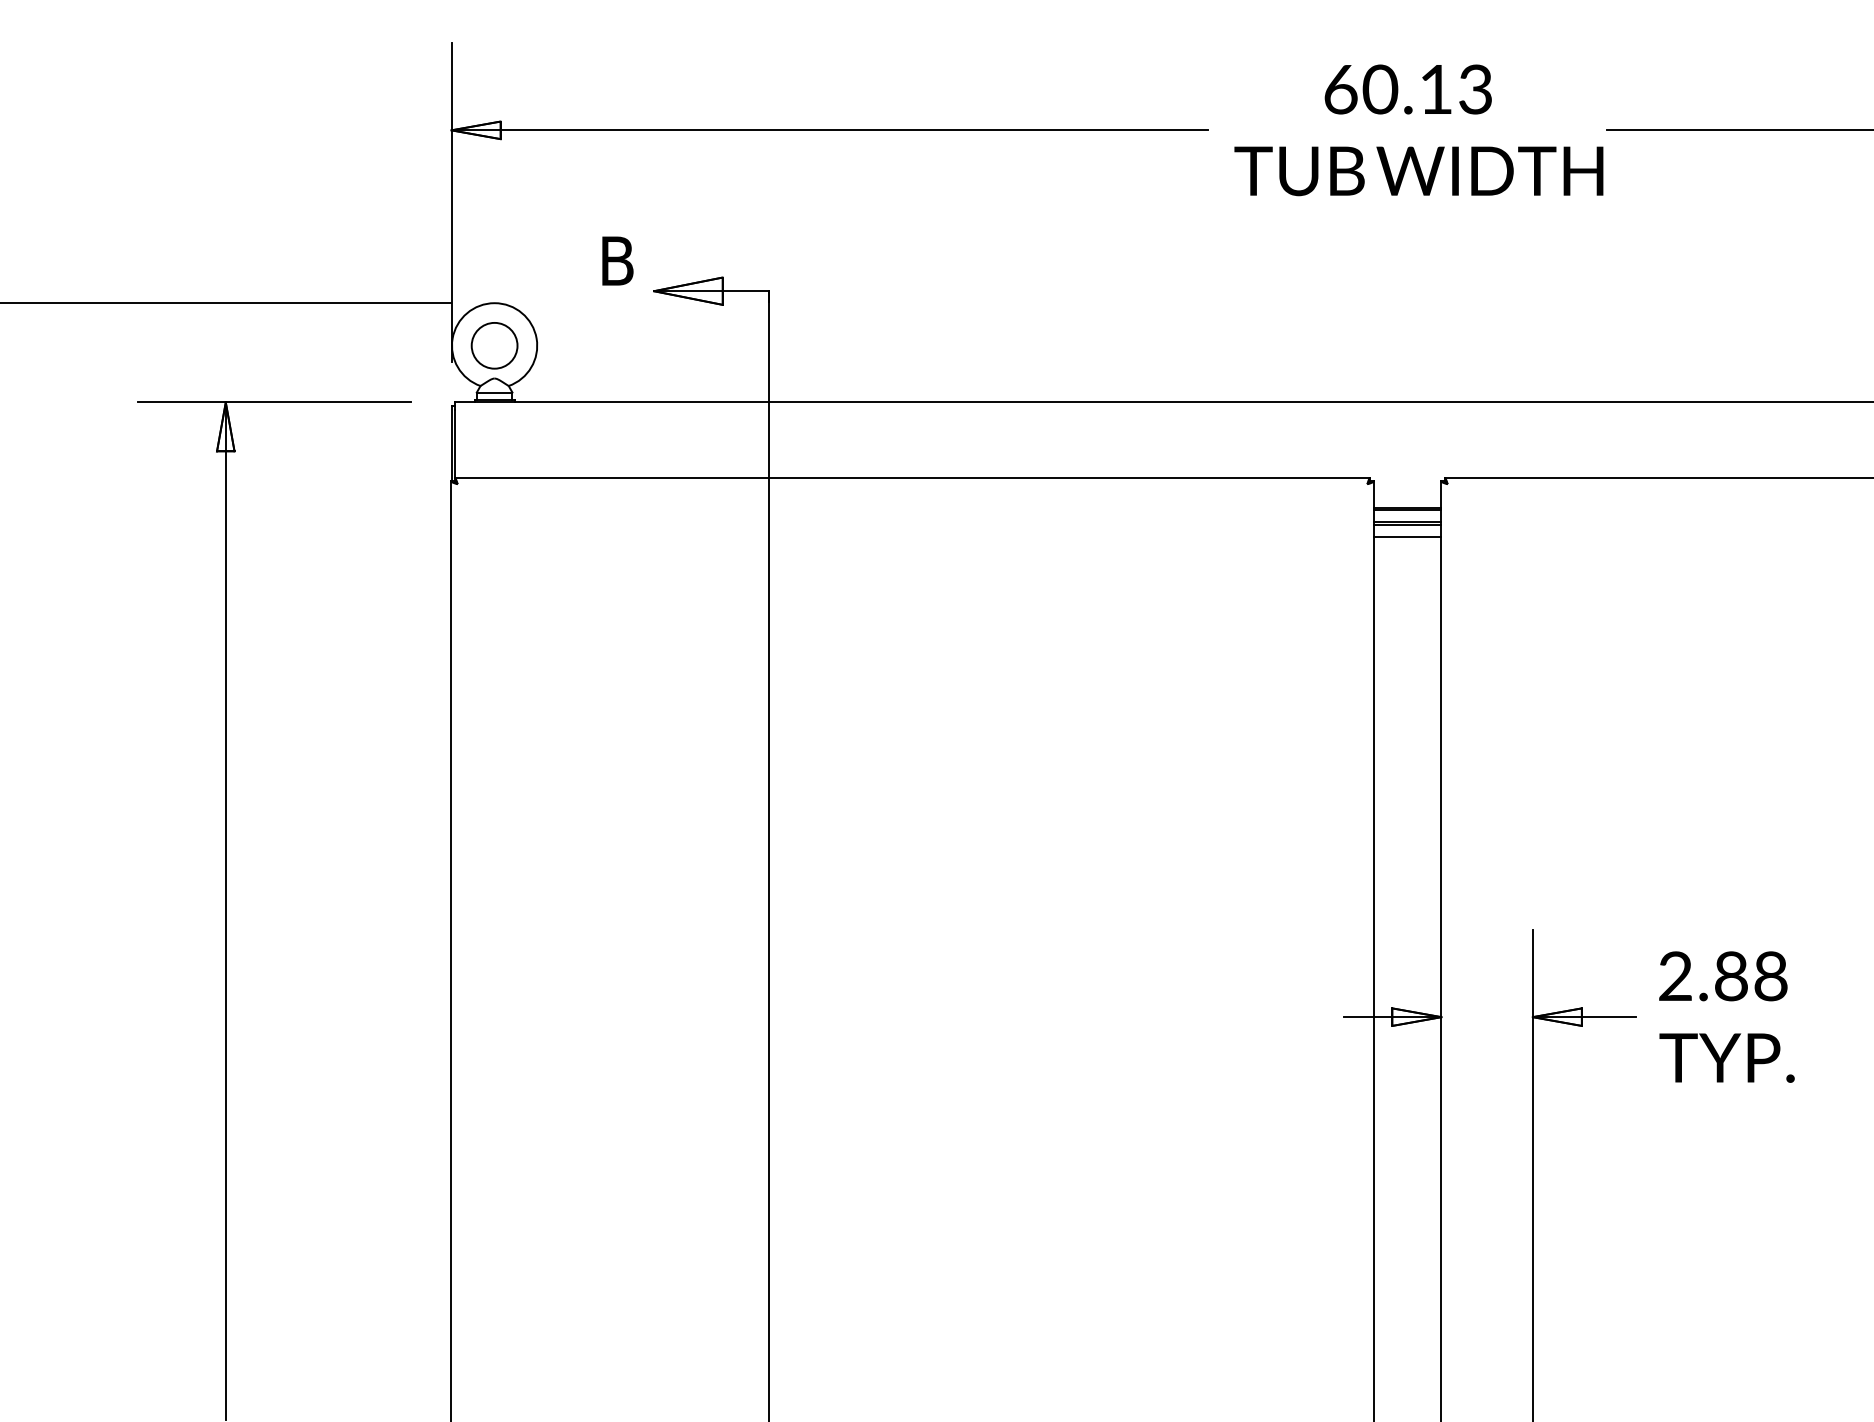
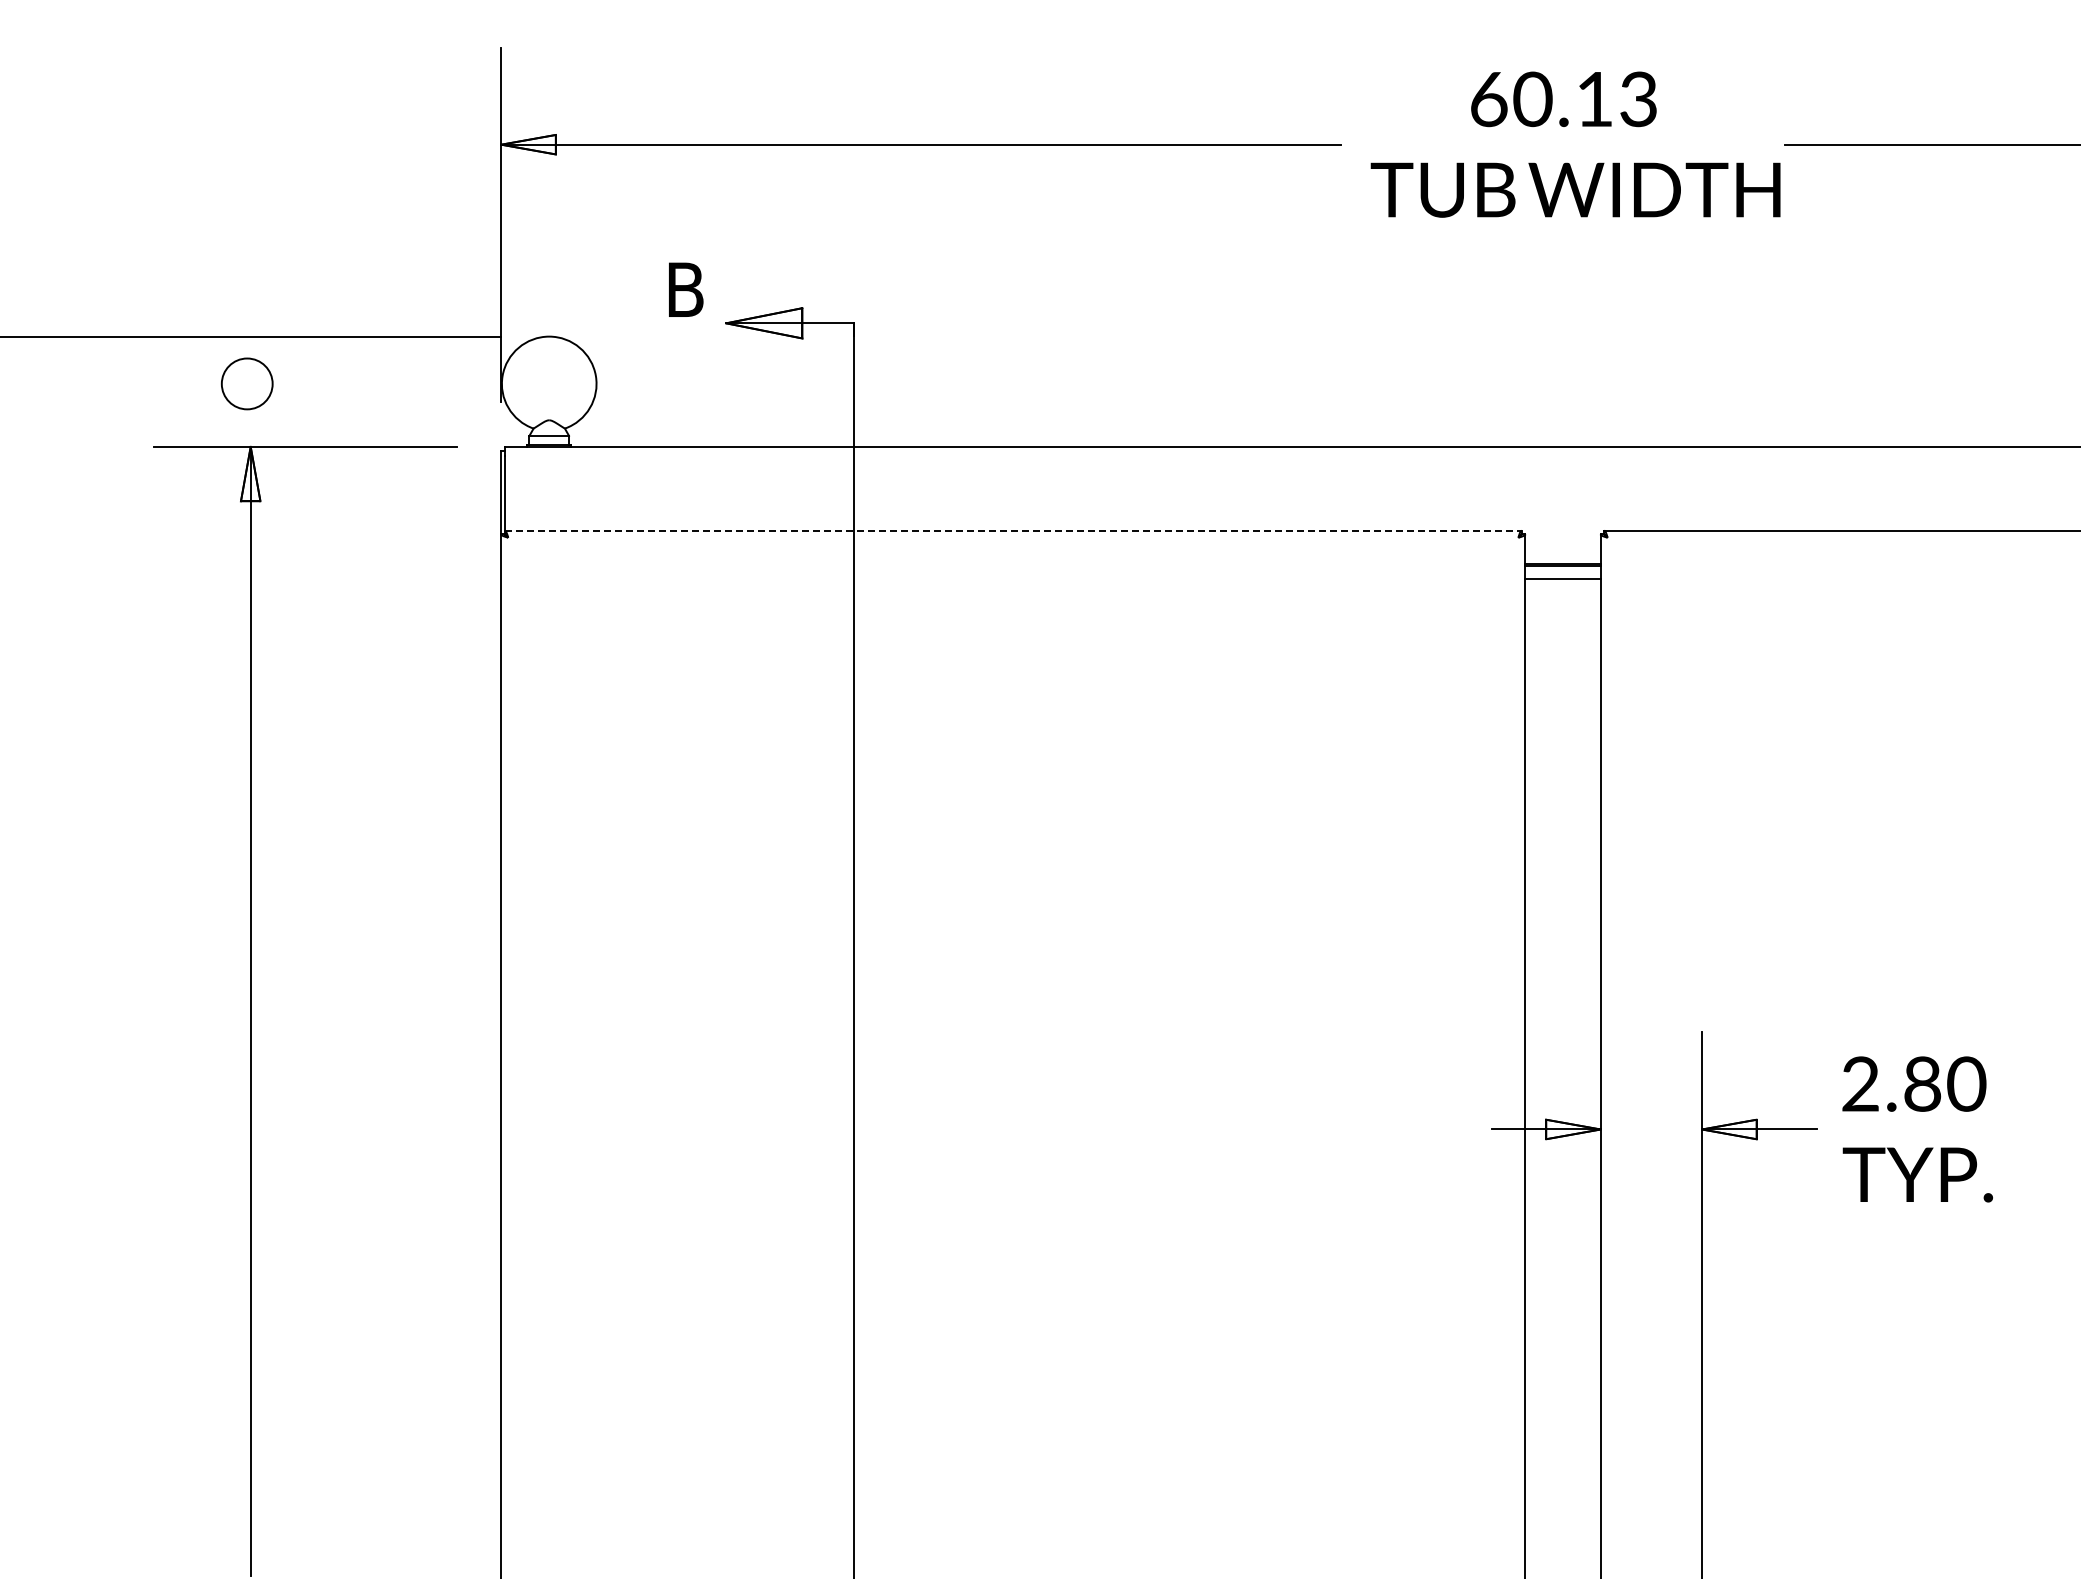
circle: (494, 345) -> (247, 383), moved
line: (912, 477) -> (1013, 530), solid -> dashed
line: (1407, 524) -> (1562, 582), removed
line: (1407, 536) -> (1562, 595), removed
text: (1770, 975) -> (1966, 1083), 2.88 -> 2.80

